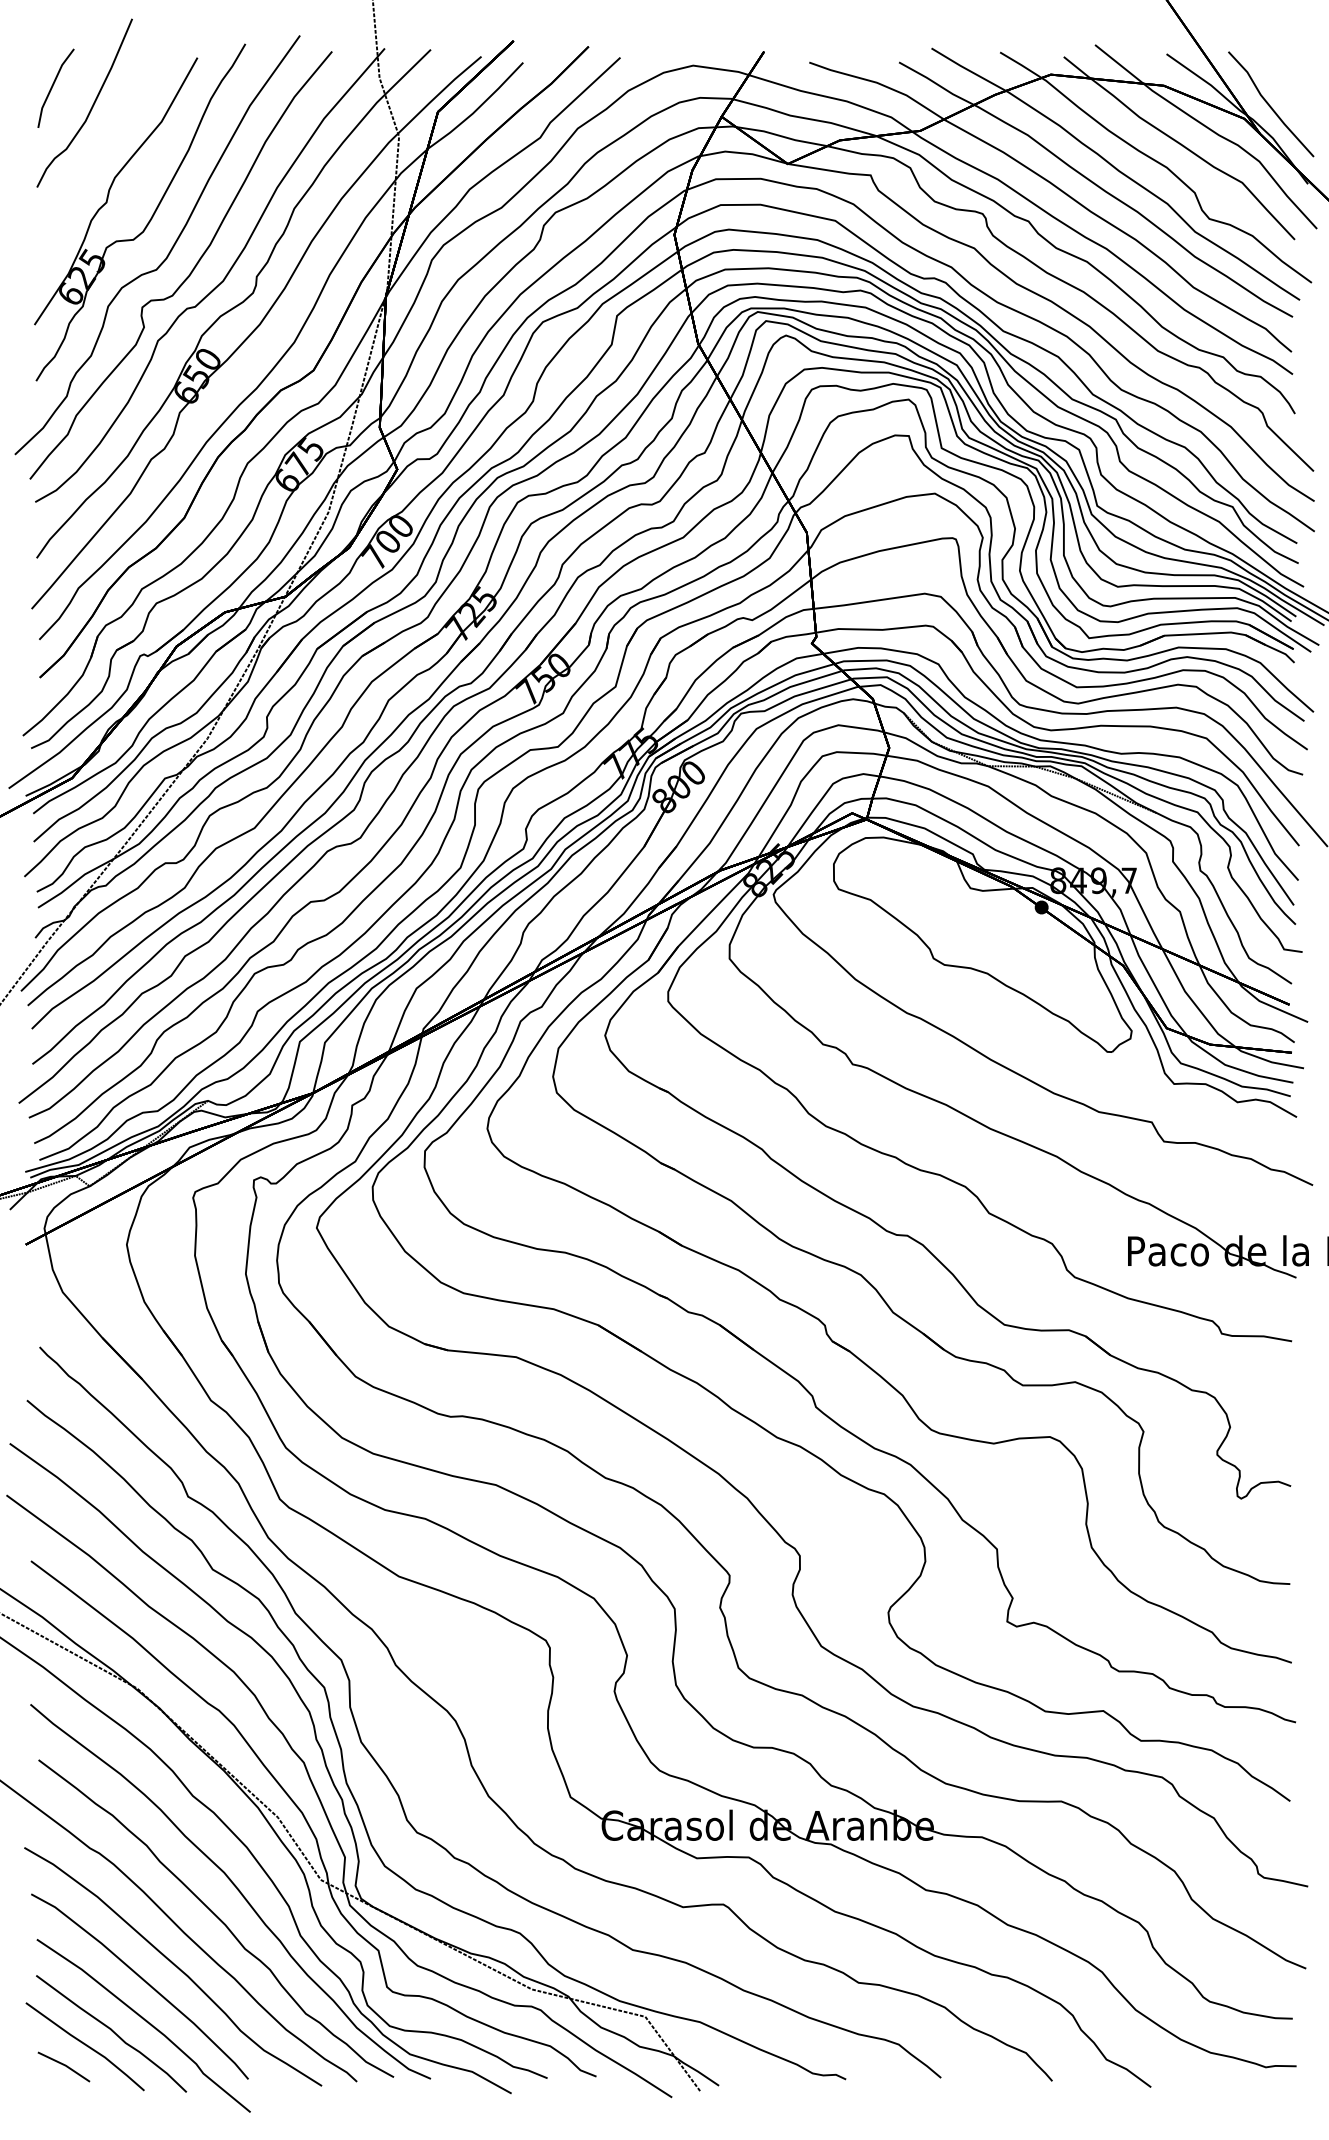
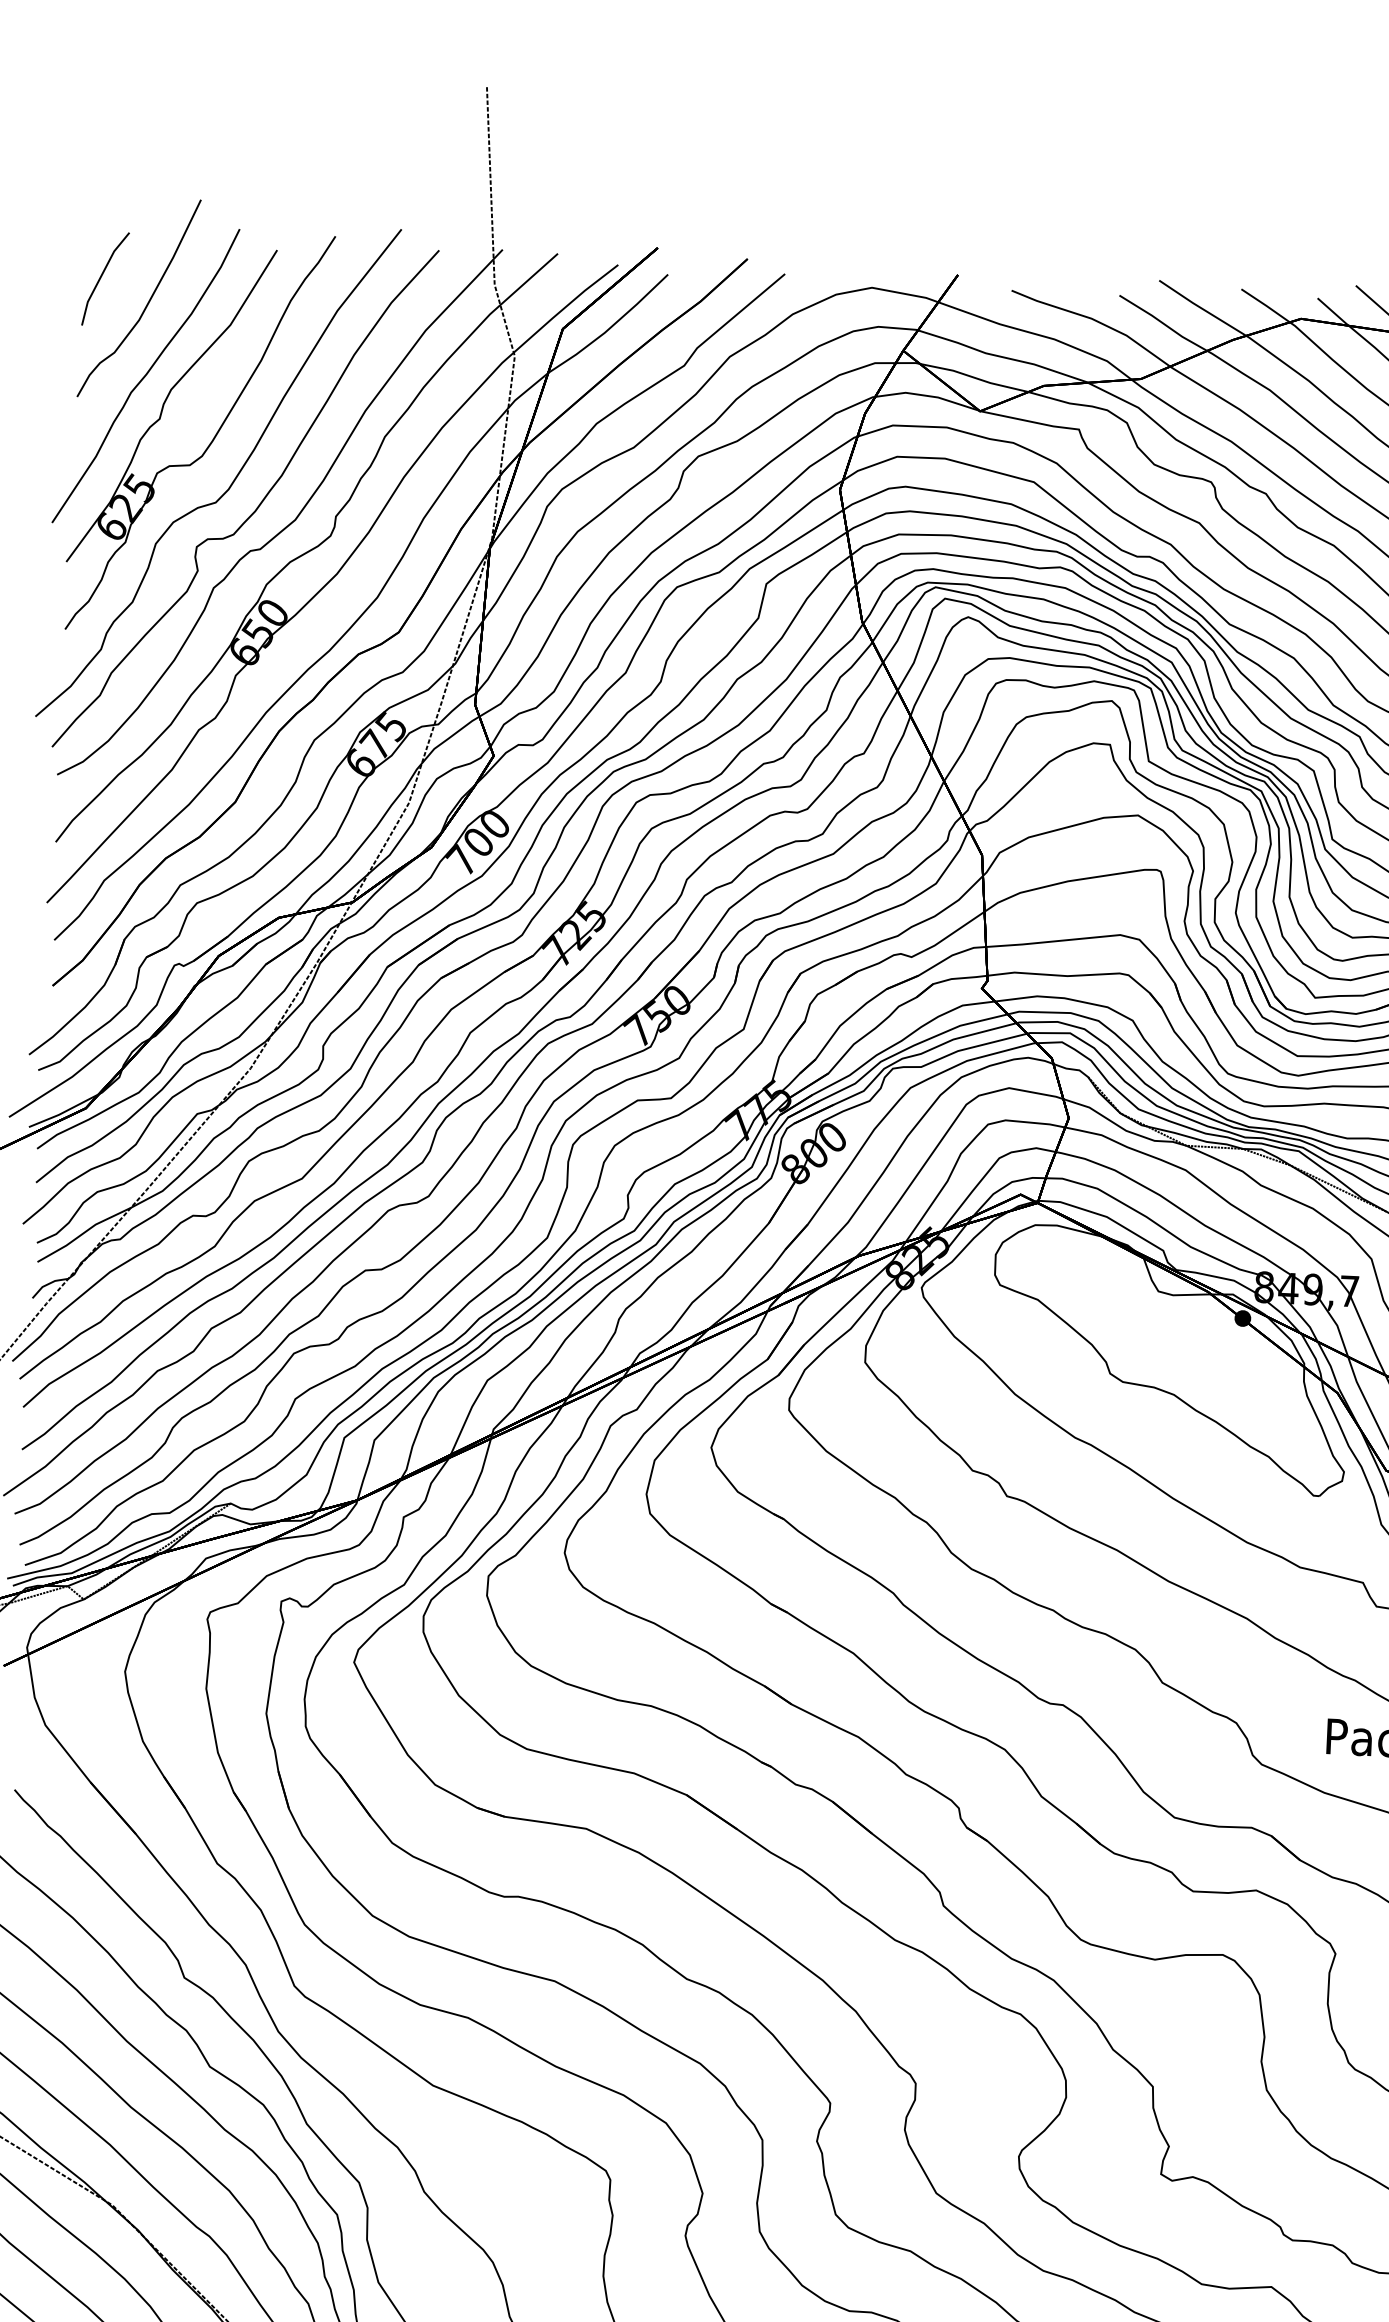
part: (93, 167) -> (146, 376), added

